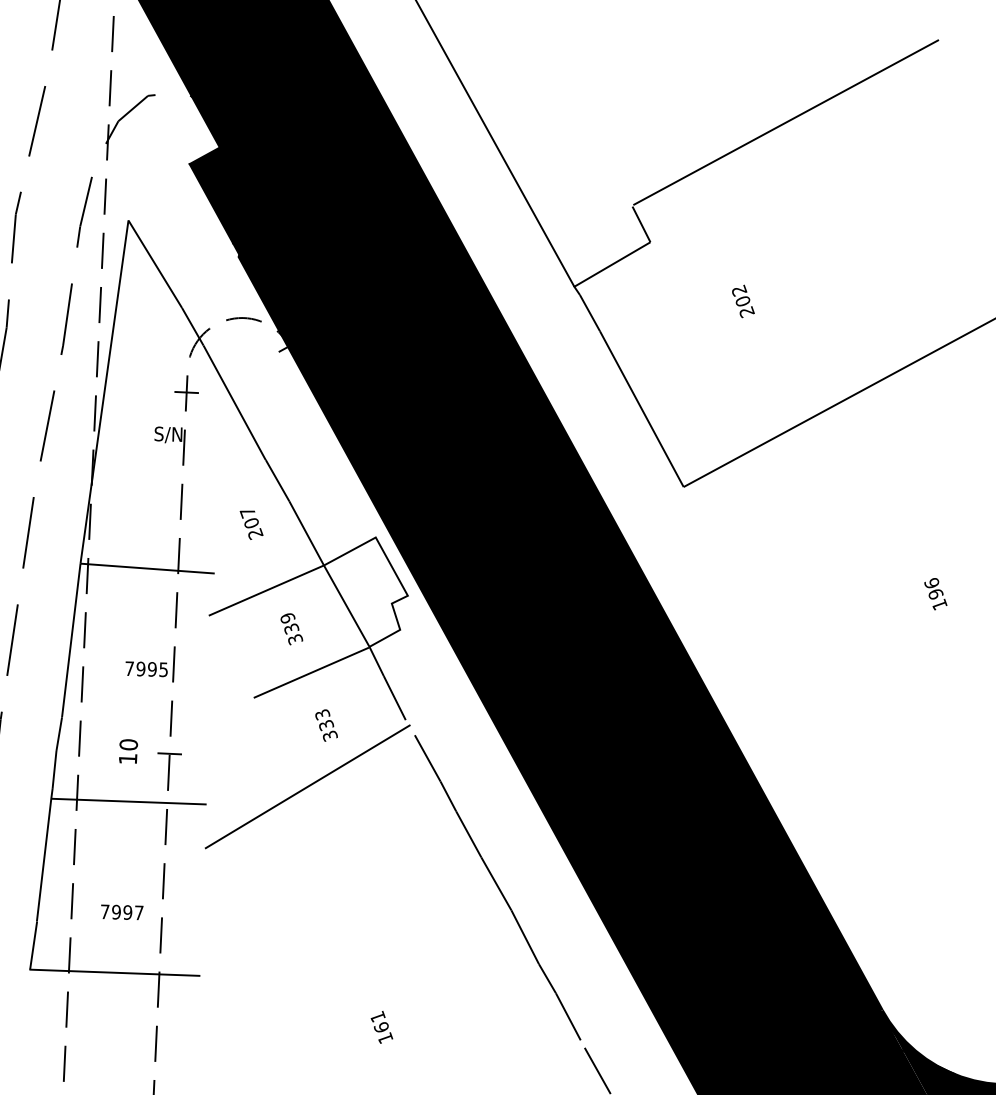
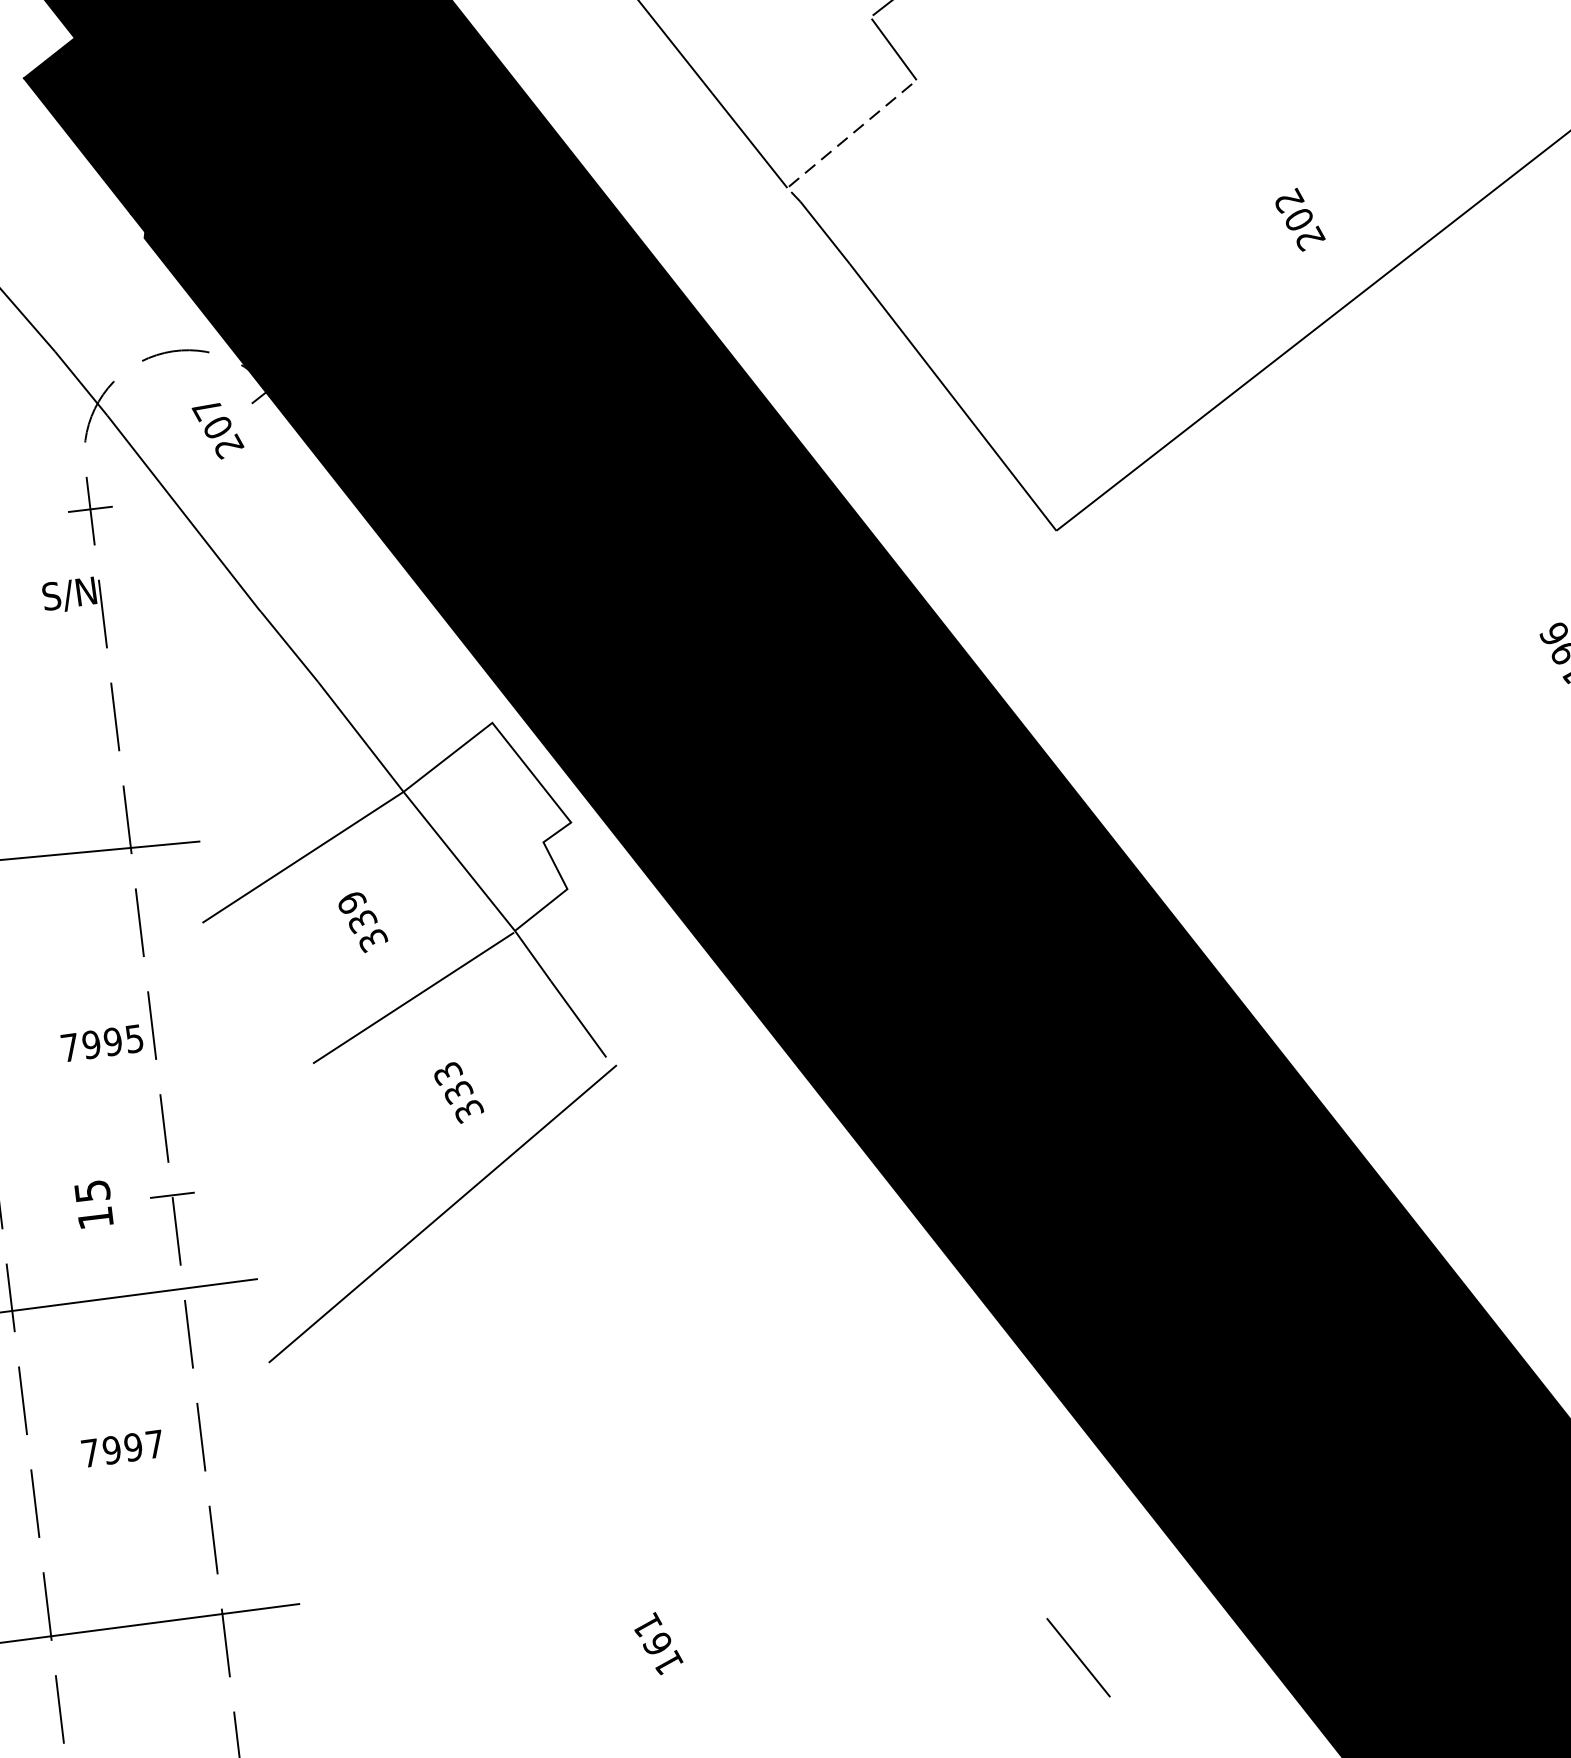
line: (607, 267) -> (843, 141), solid -> dashed
text: (743, 301) -> (1300, 219), moved
text: (251, 524) -> (218, 429), moved
text: (128, 744) -> (91, 1190), 10 -> 15
part: (497, 887) -> (831, 1343), removed
text: (122, 912) -> (123, 1448), moved

